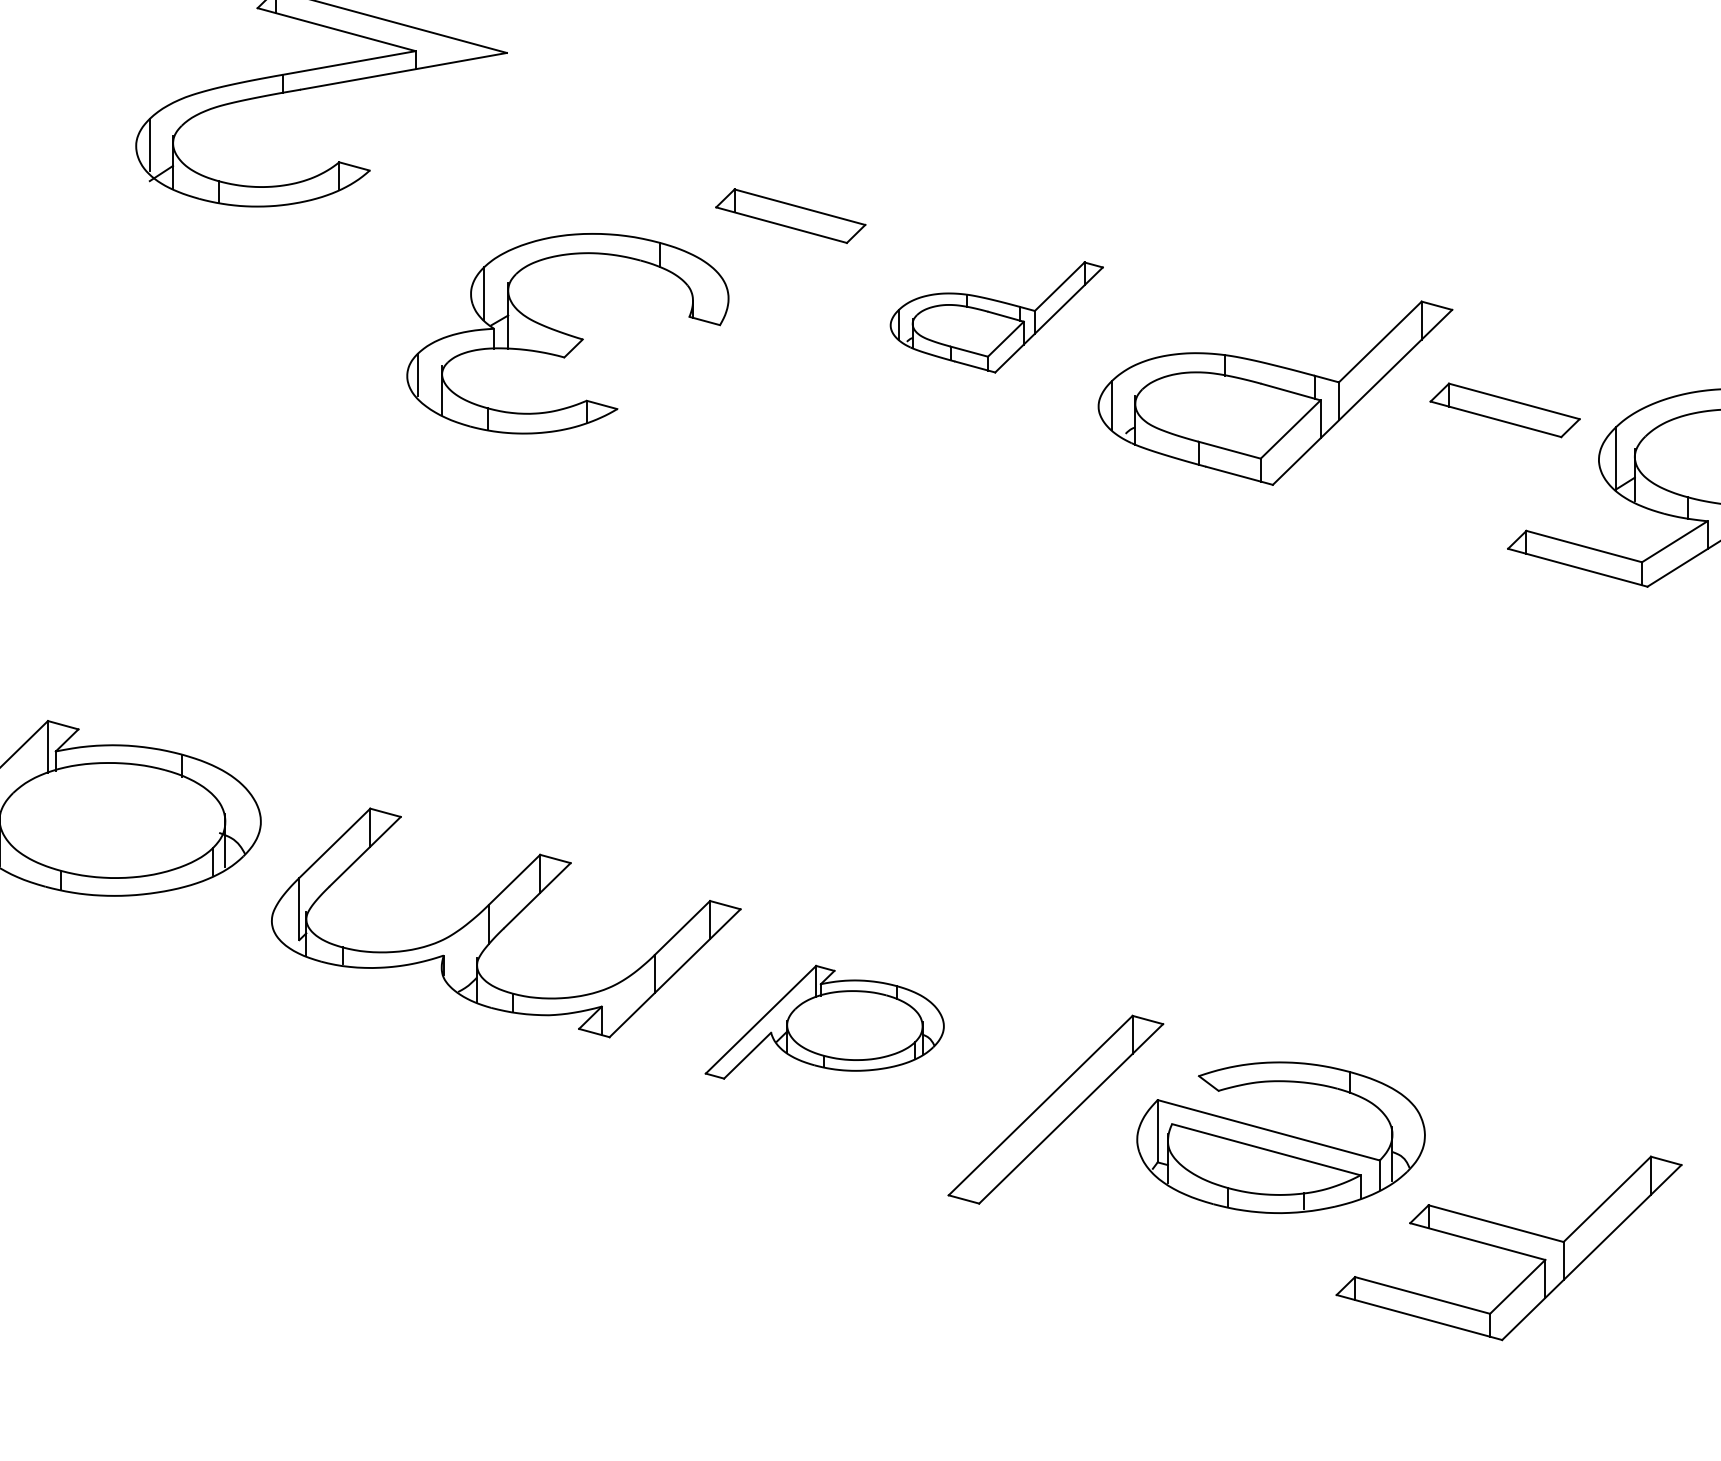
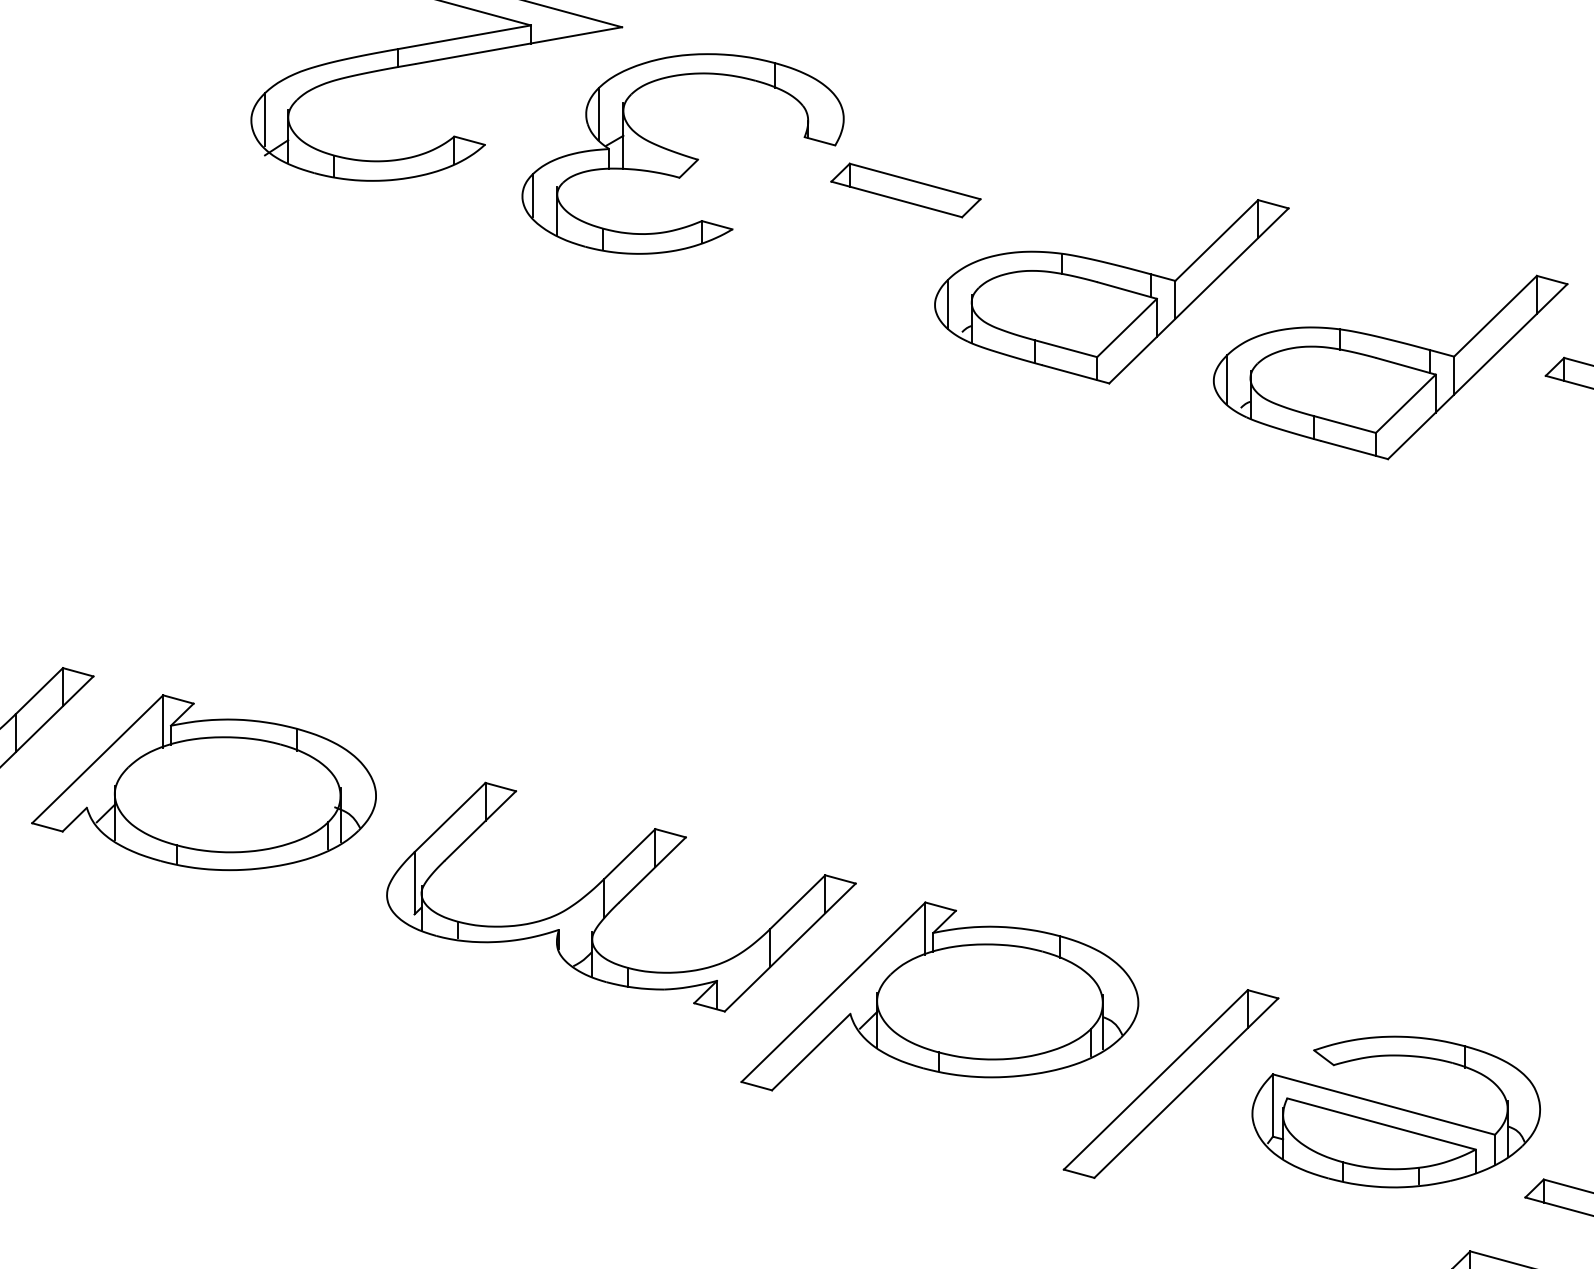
part: (996, 317) -> (1111, 291), size x1.67
part: (567, 333) -> (682, 153), moved
part: (824, 1022) -> (939, 996), size x1.67

